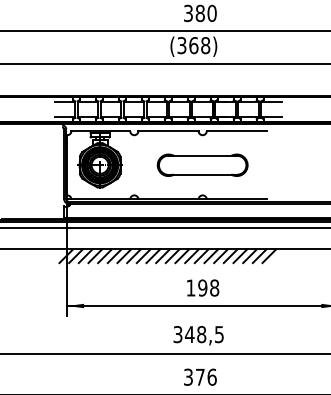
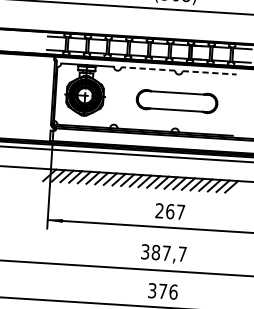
line: (168, 131) -> (148, 69), solid -> dashed
line: (237, 131) -> (210, 73), solid -> dashed
text: (202, 287) -> (170, 211), 198 -> 267
text: (203, 334) -> (168, 253), 348,5 -> 387,7

